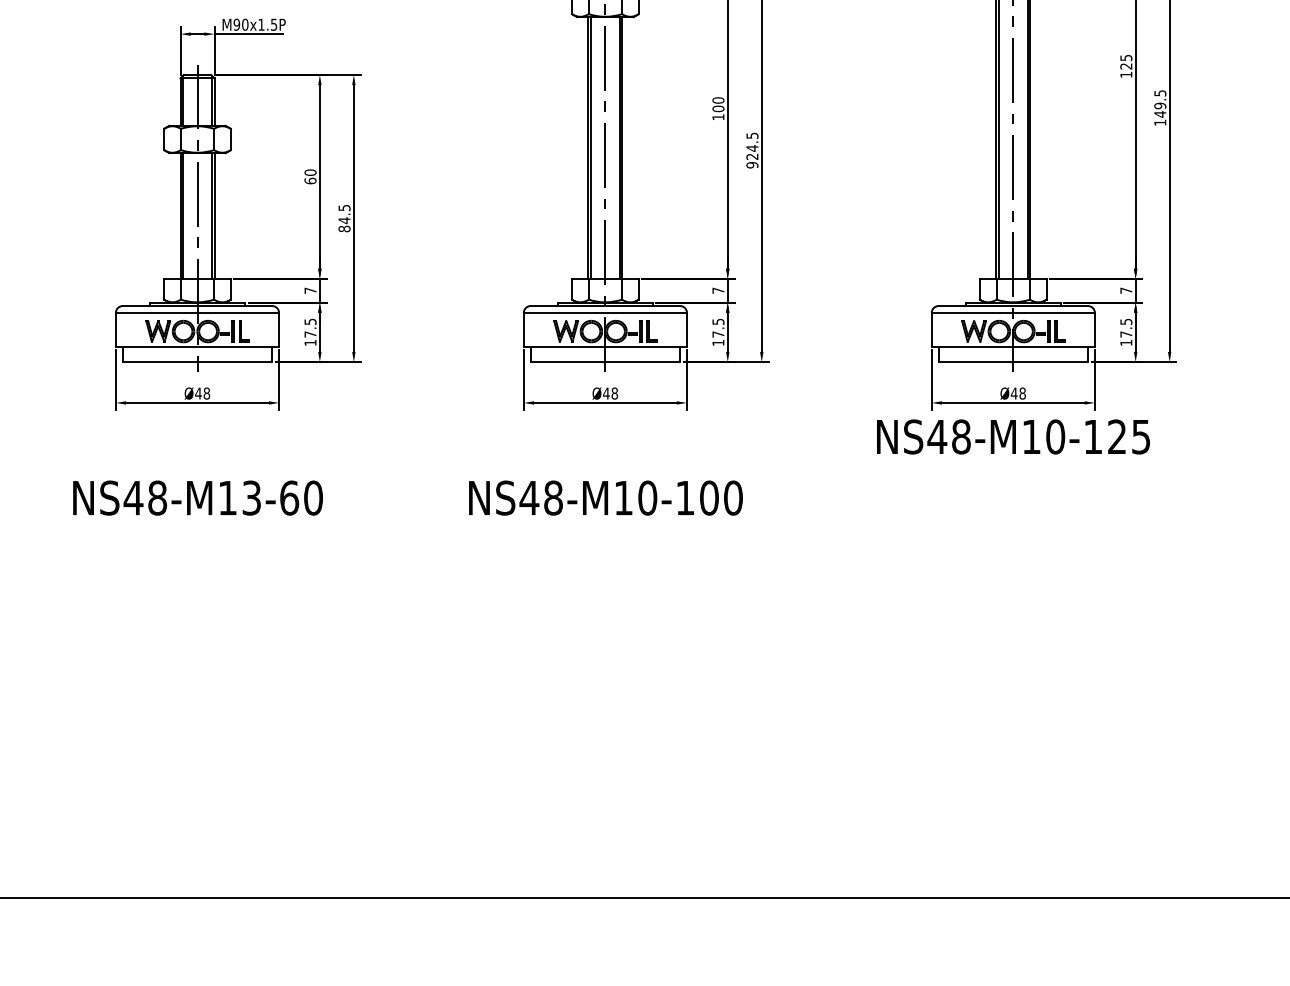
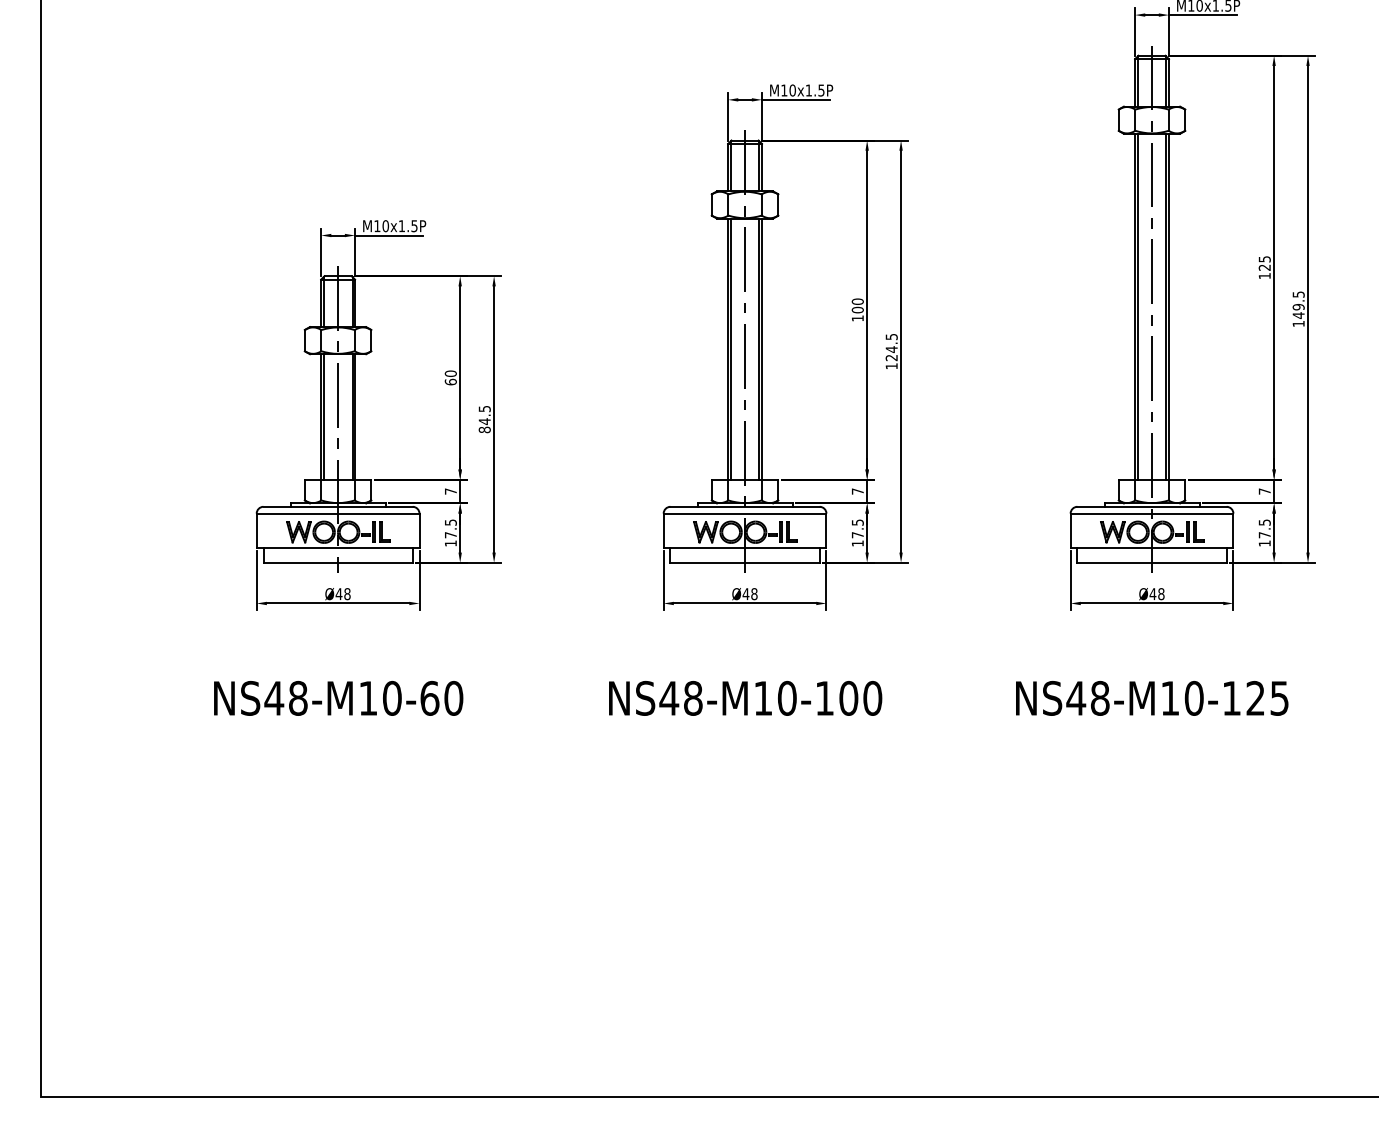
text: (237, 25) -> (377, 226), M90x1.5P -> M10x1.5P
text: (752, 165) -> (891, 366), 924.5 -> 124.5
text: (1013, 437) -> (1152, 698), moved
text: (252, 498) -> (392, 698), NS48-M13-60 -> NS48-M10-60

